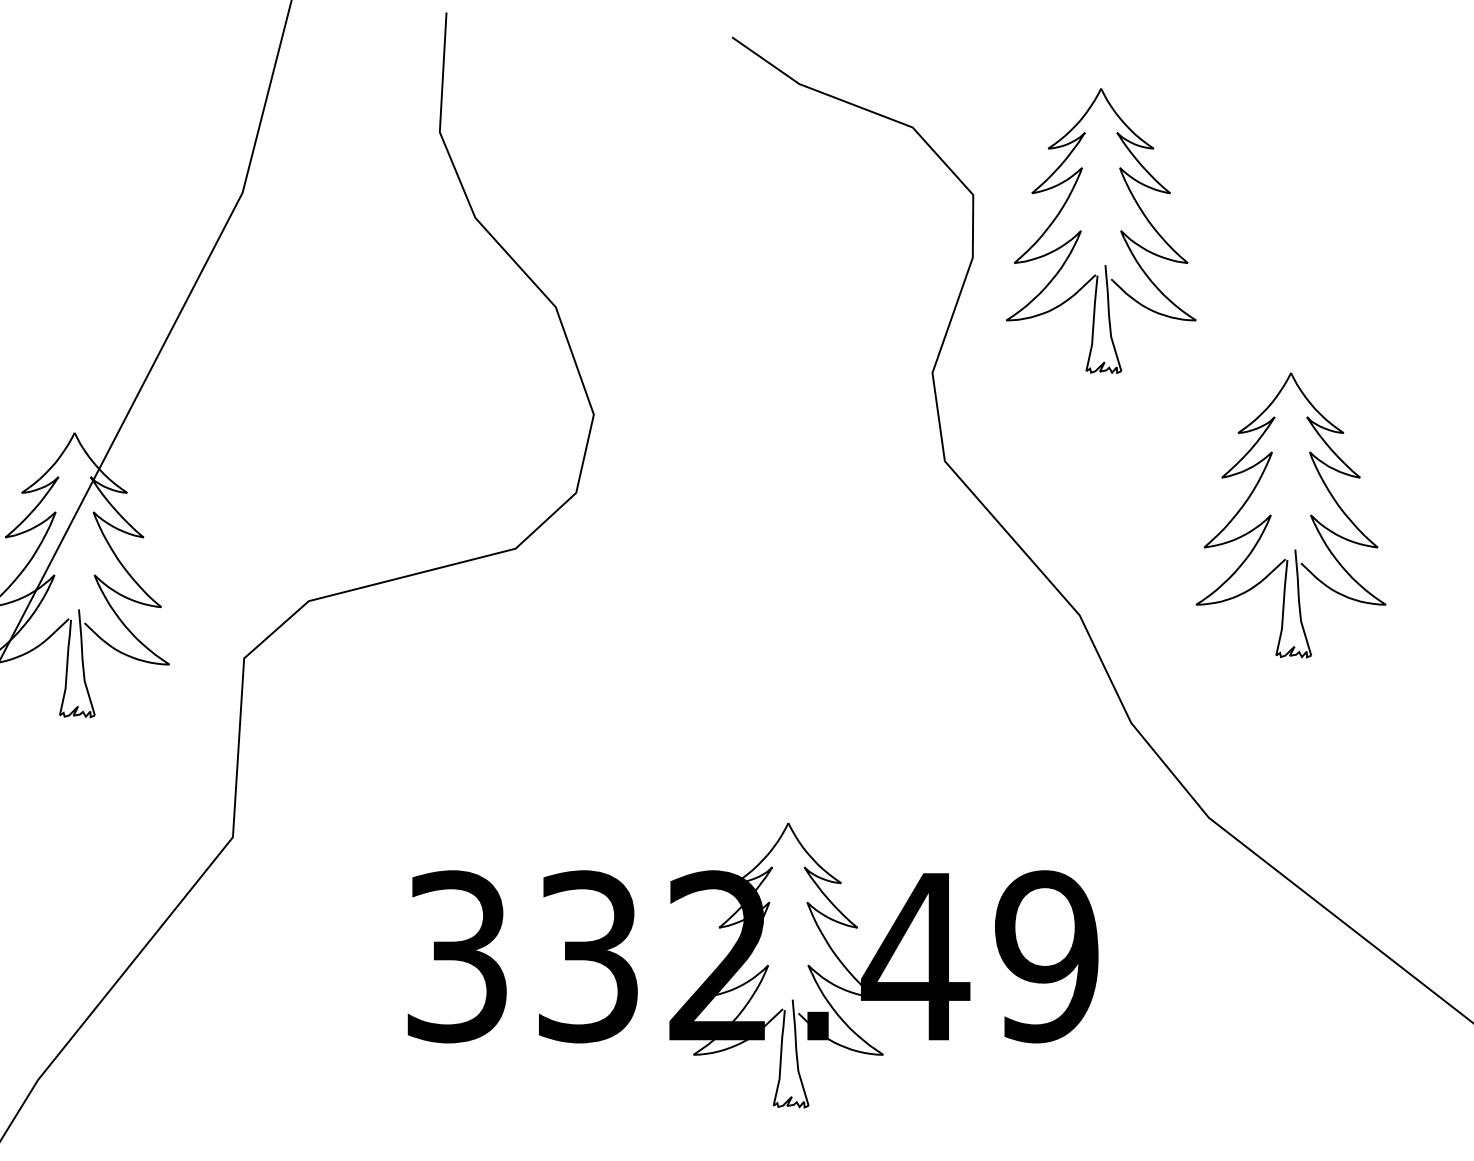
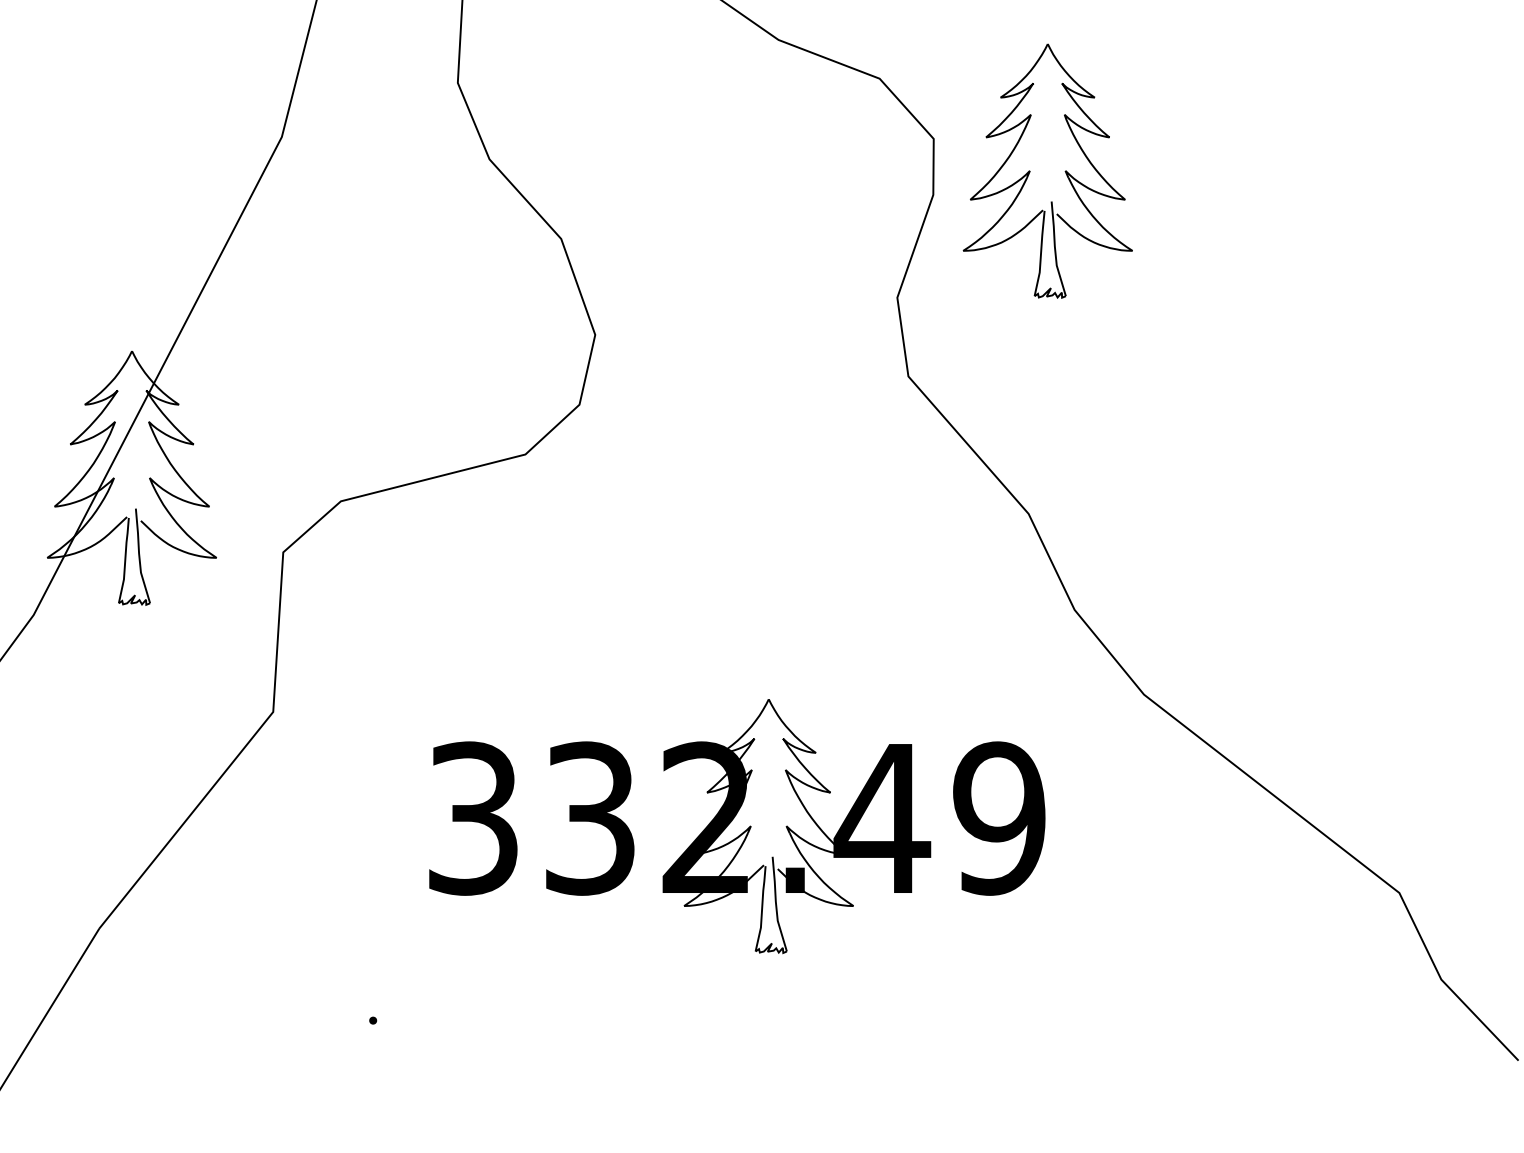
part: (1310, 515) -> (1234, 424), removed

